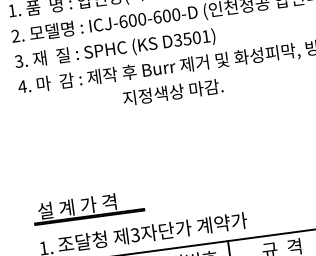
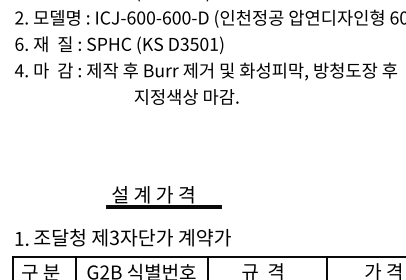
text: (19, 60) -> (19, 43), 3. -> 6.
text: (172, 91) -> (186, 96), moved
part: (87, 207) -> (163, 197), moved

